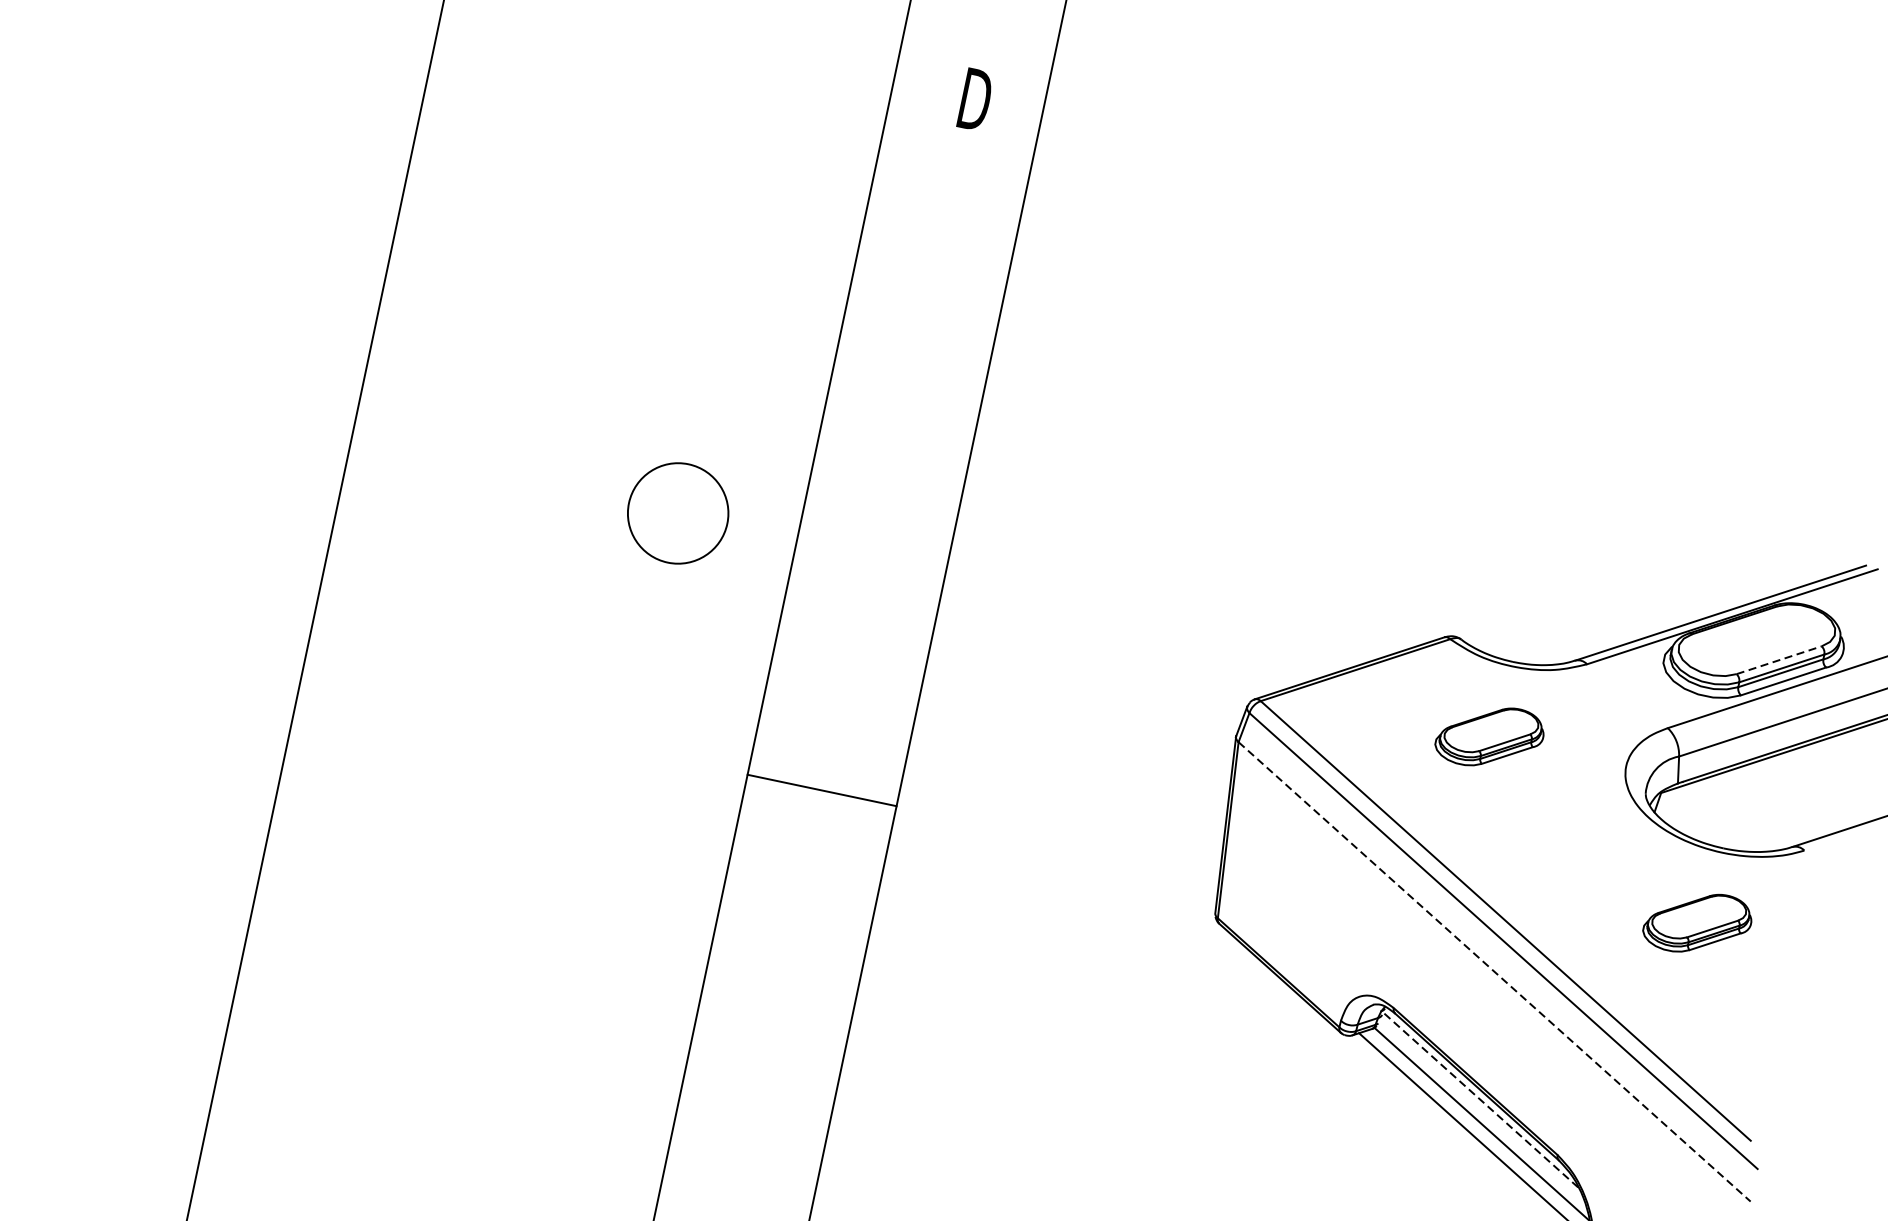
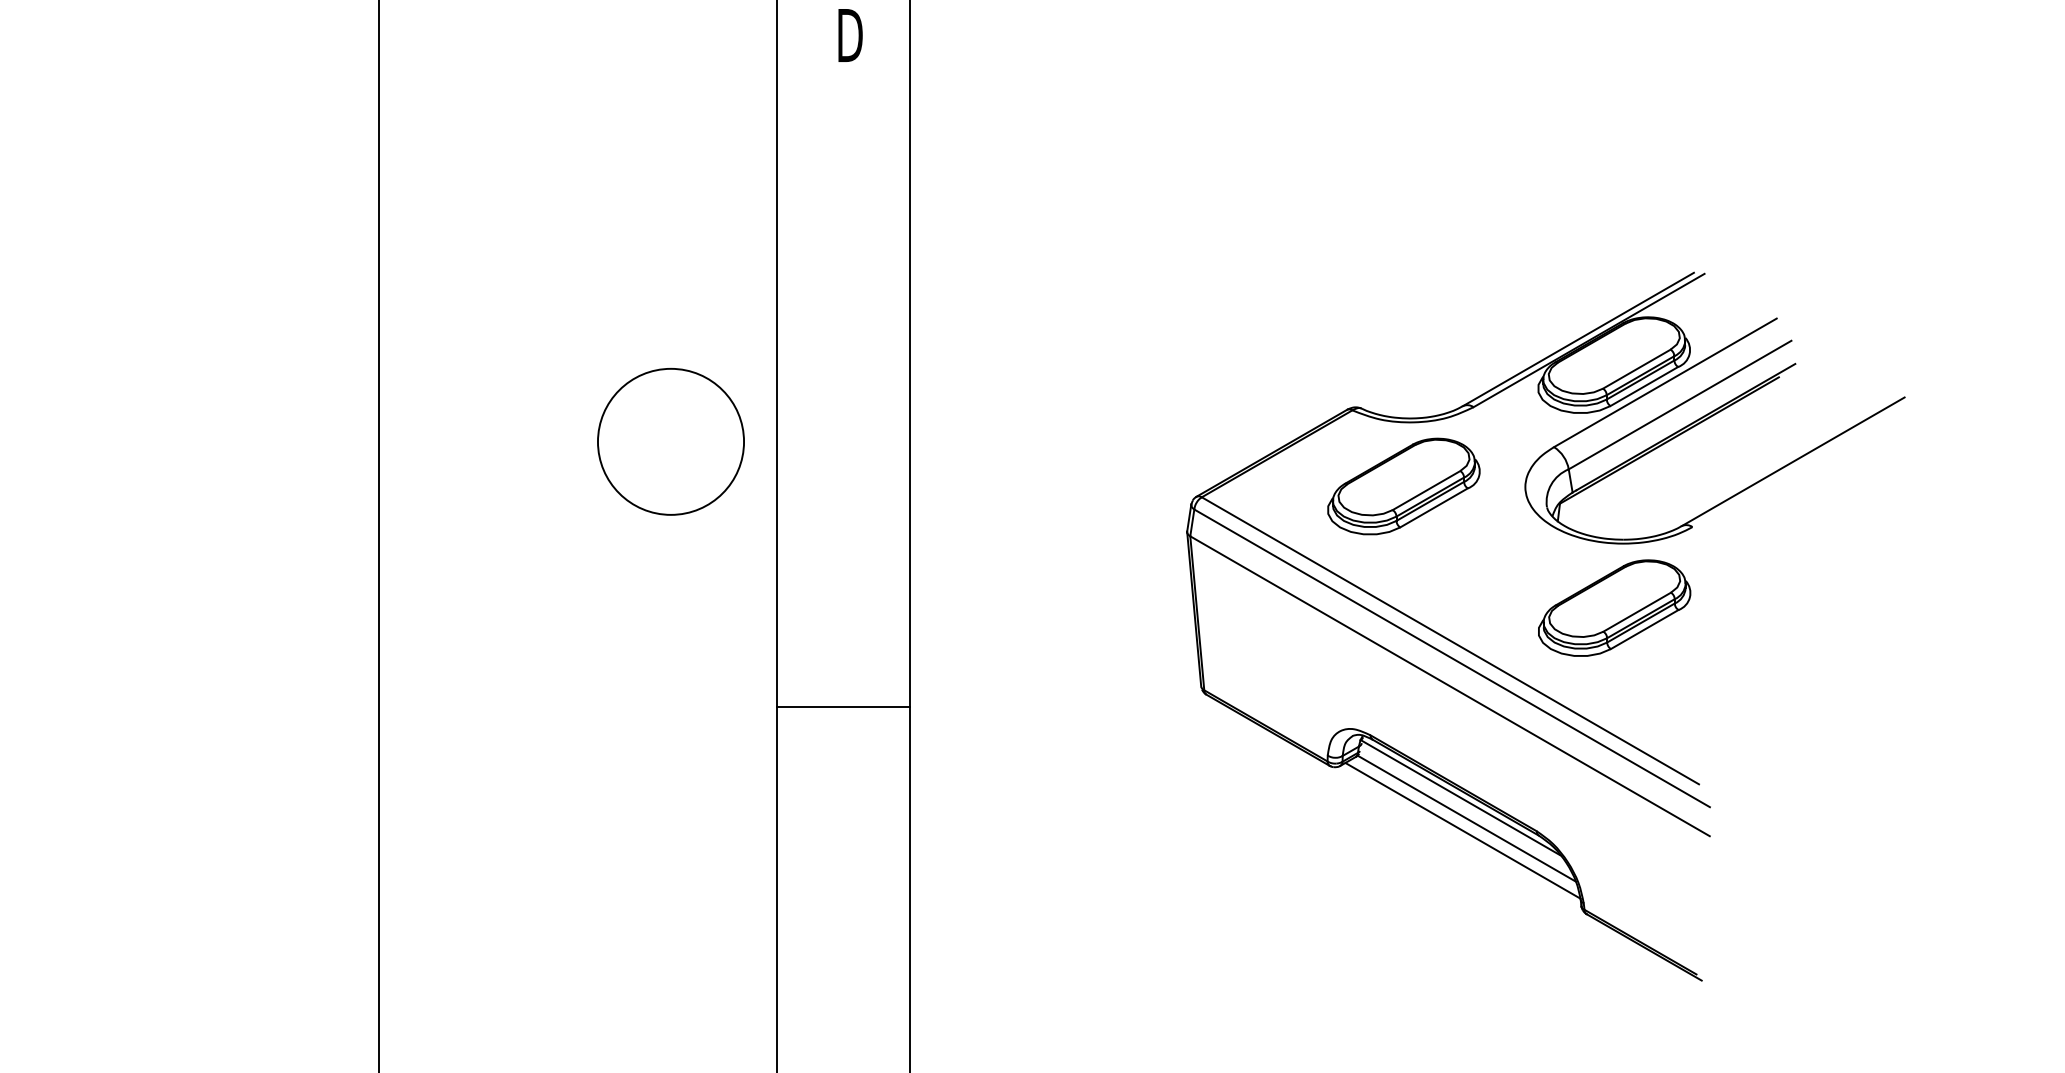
circle: (677, 512) -> (670, 441), size x1.67
line: (1780, 659) -> (1637, 368), dashed -> solid
part: (1489, 736) -> (1403, 486), size x1.67
line: (821, 790) -> (843, 707), moved
part: (1697, 922) -> (1614, 607), size x1.67
line: (1495, 972) -> (1450, 686), dashed -> solid
line: (1480, 1099) -> (1460, 797), dashed -> solid

